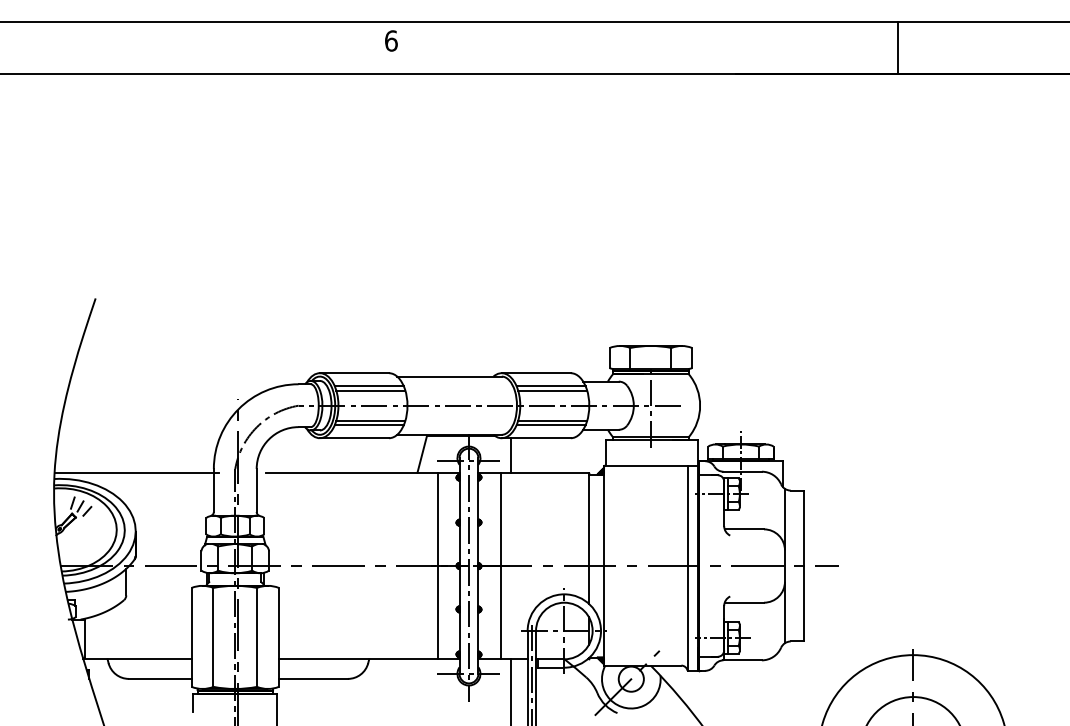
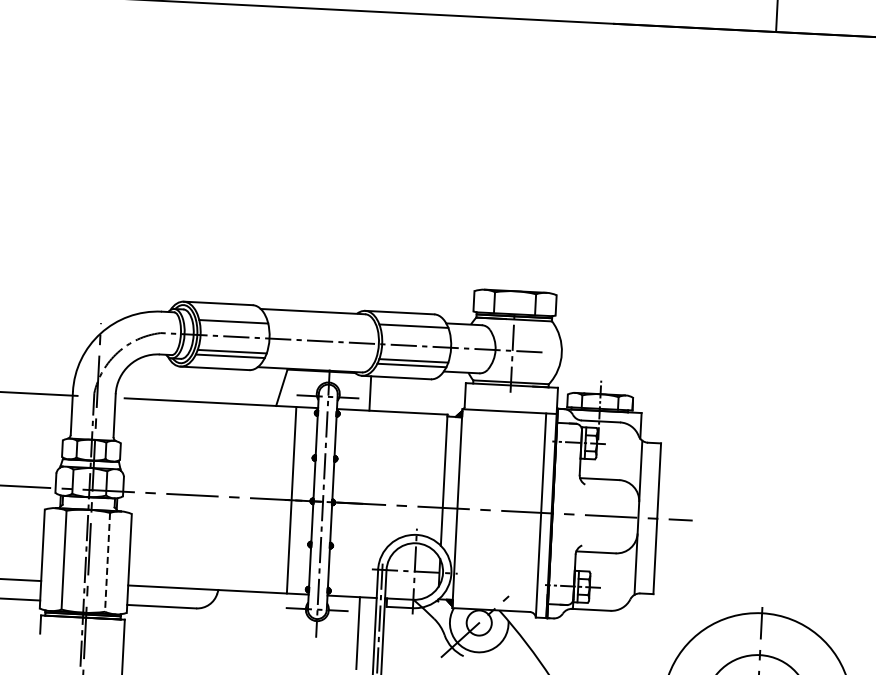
line: (368, 386) -> (231, 317), removed
line: (552, 390) -> (415, 330), removed
line: (500, 565) -> (354, 502), removed
line: (257, 637) -> (108, 562), solid -> dashed

